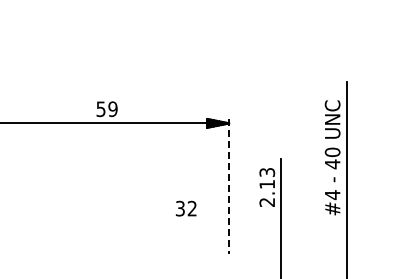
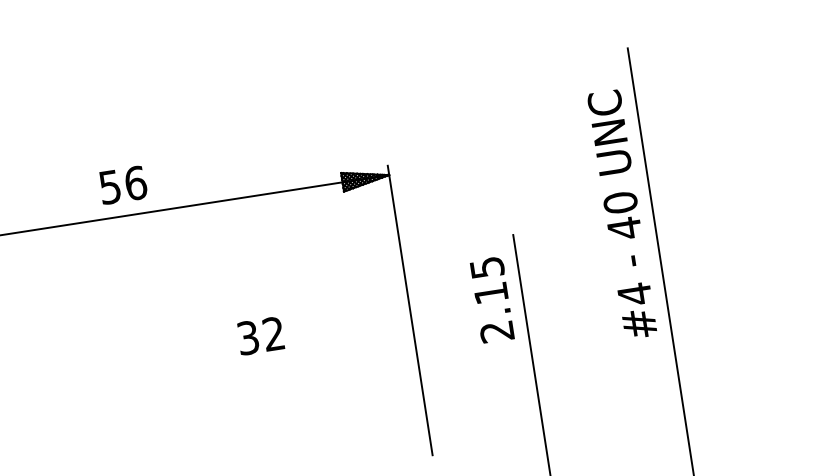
text: (112, 109) -> (134, 184), 59 -> 56
text: (266, 172) -> (485, 267), 2.13 -> 2.15
line: (229, 186) -> (410, 310), dashed -> solid
text: (185, 208) -> (259, 335), moved

